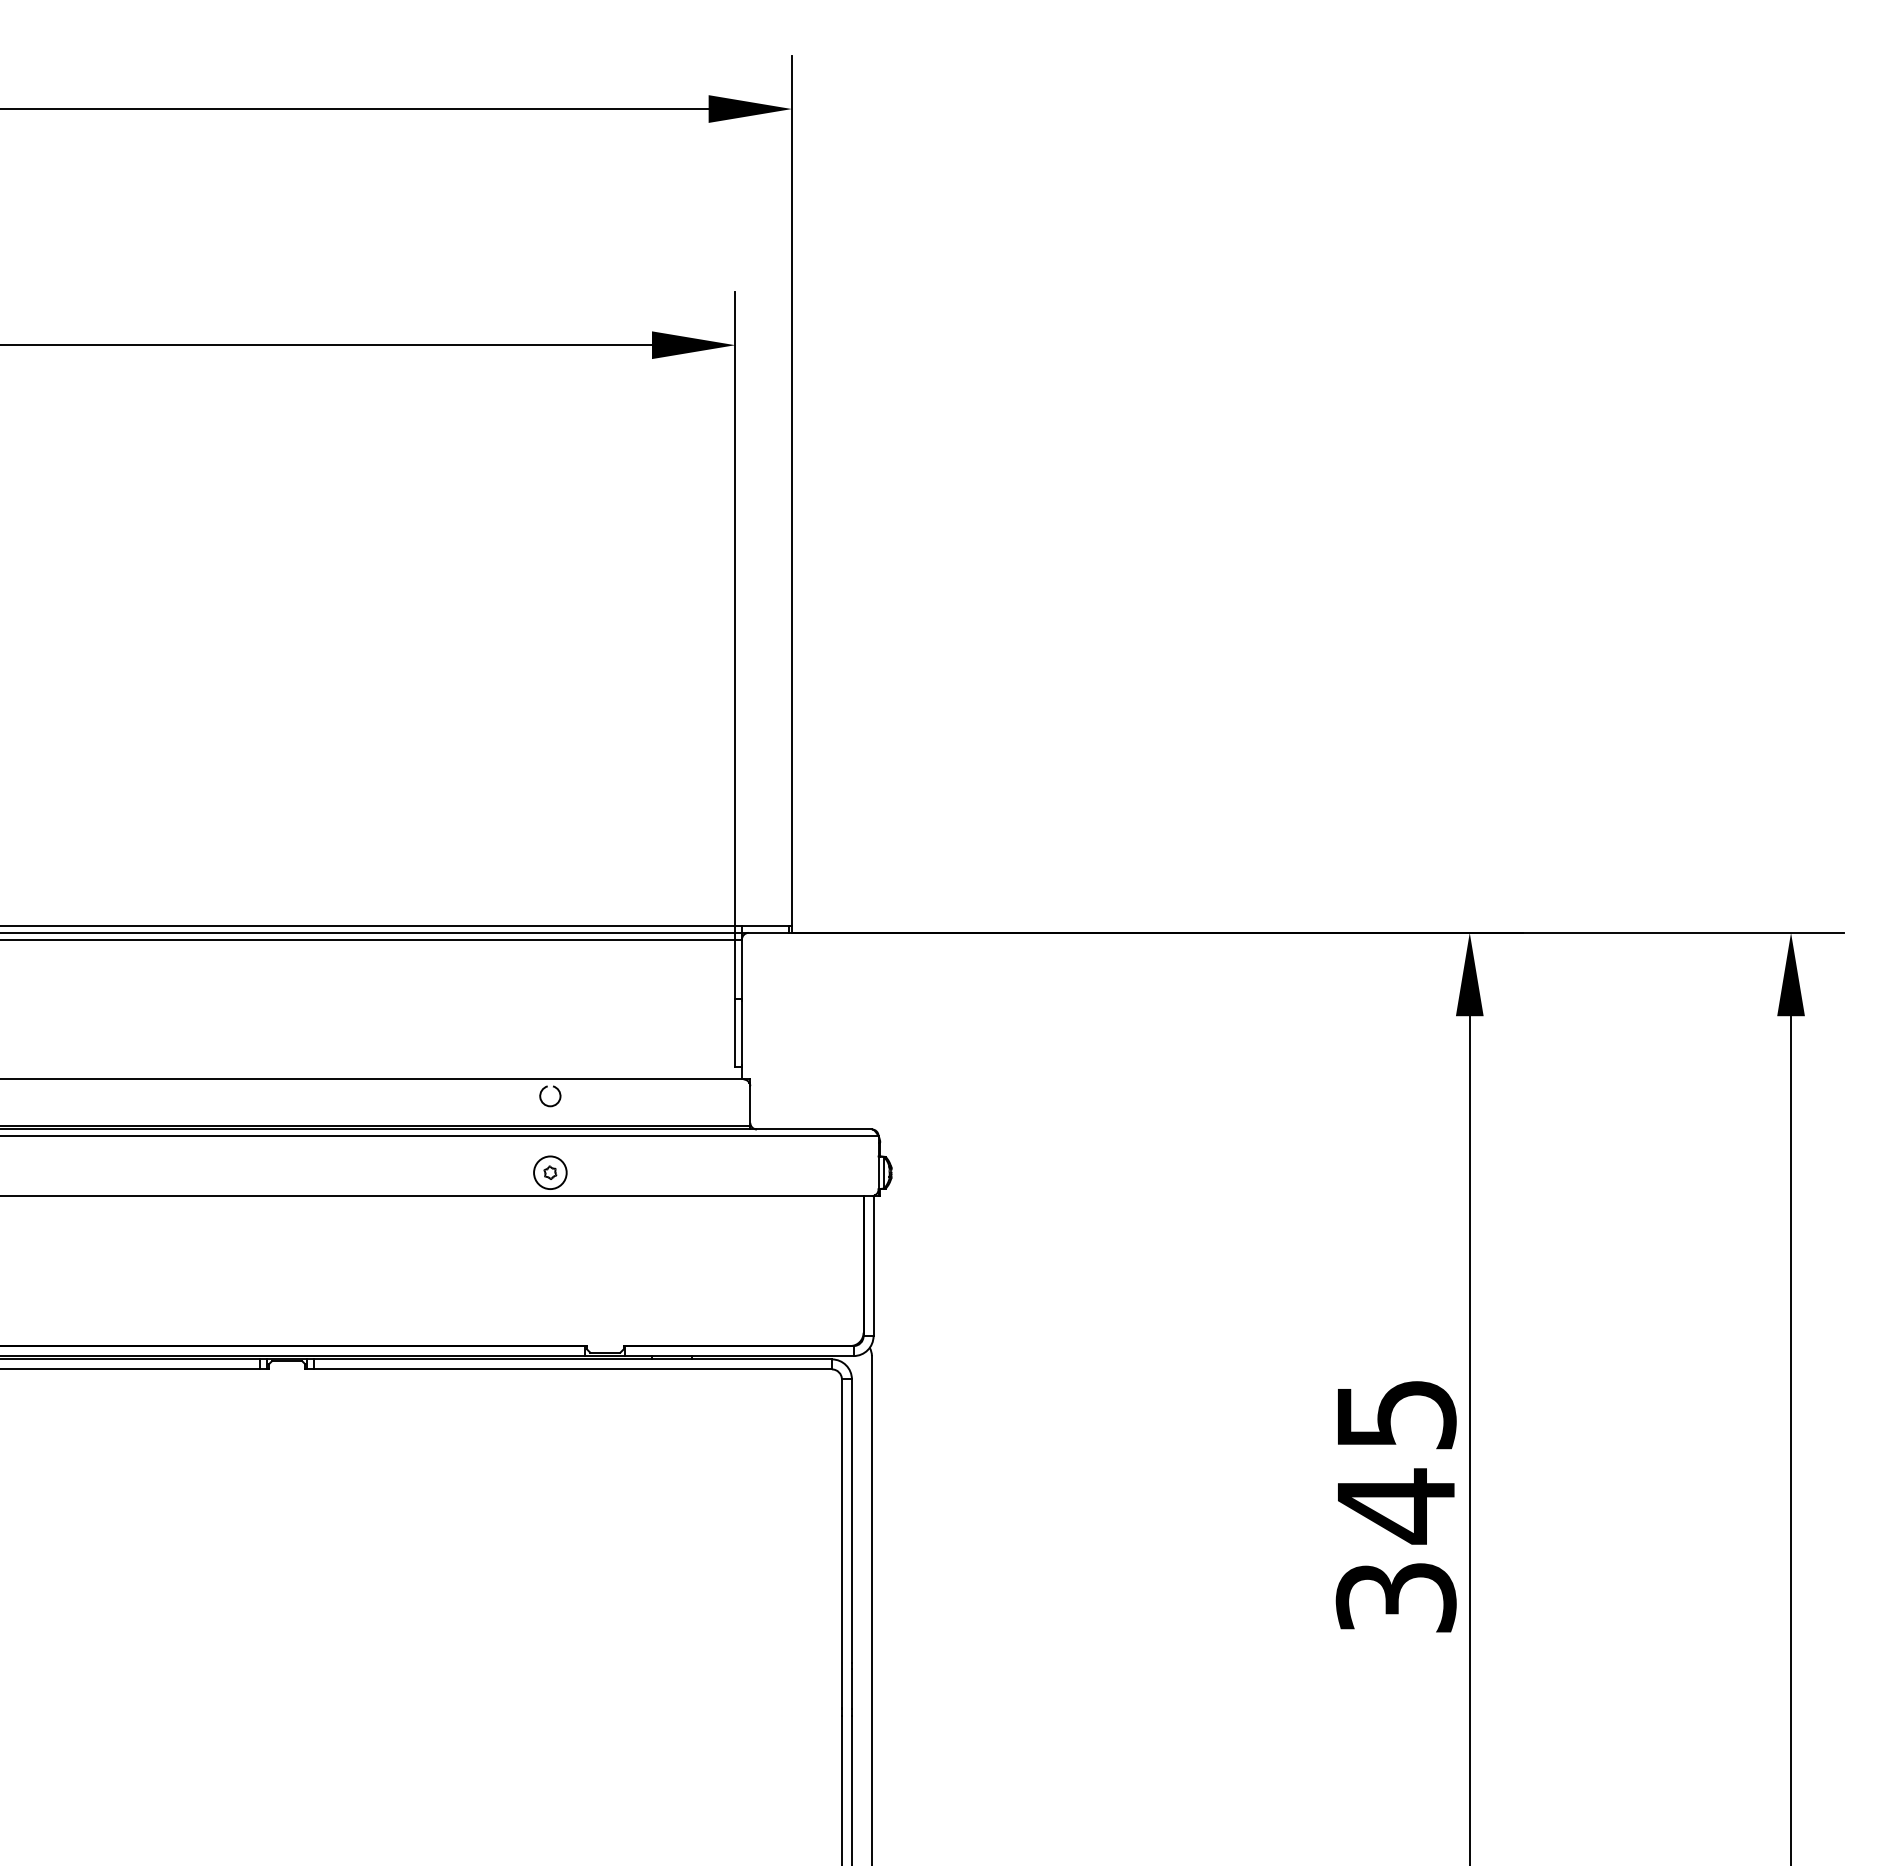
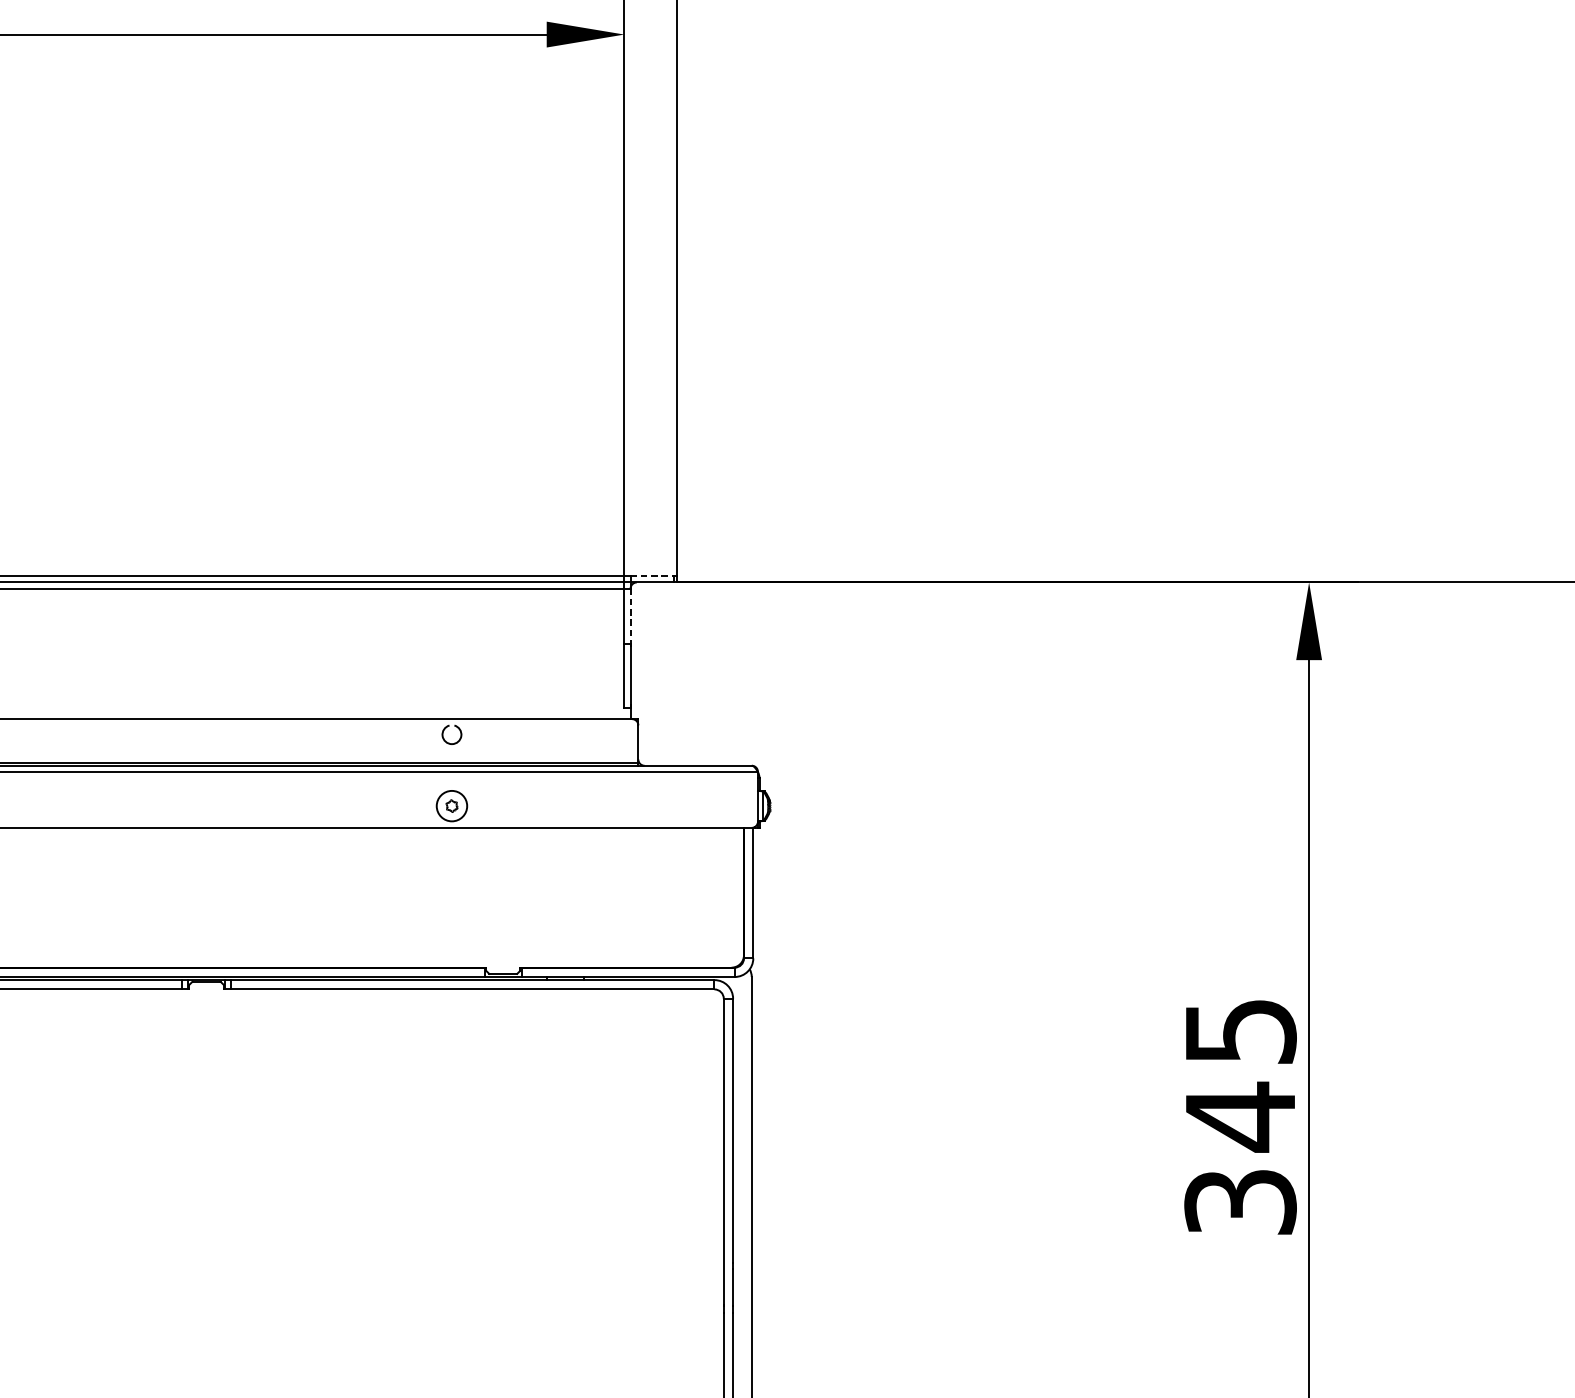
line: (765, 926) -> (652, 576), solid -> dashed
line: (741, 969) -> (630, 616), solid -> dashed

